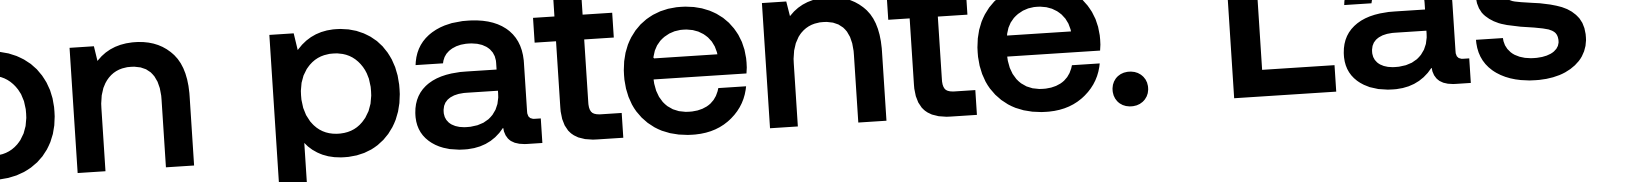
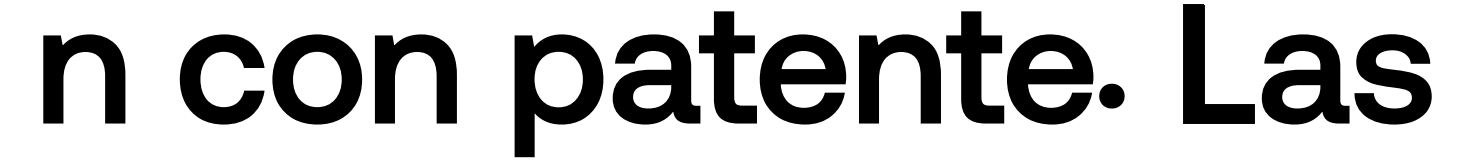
part: (1129, 88) -> (1111, 95), moved

